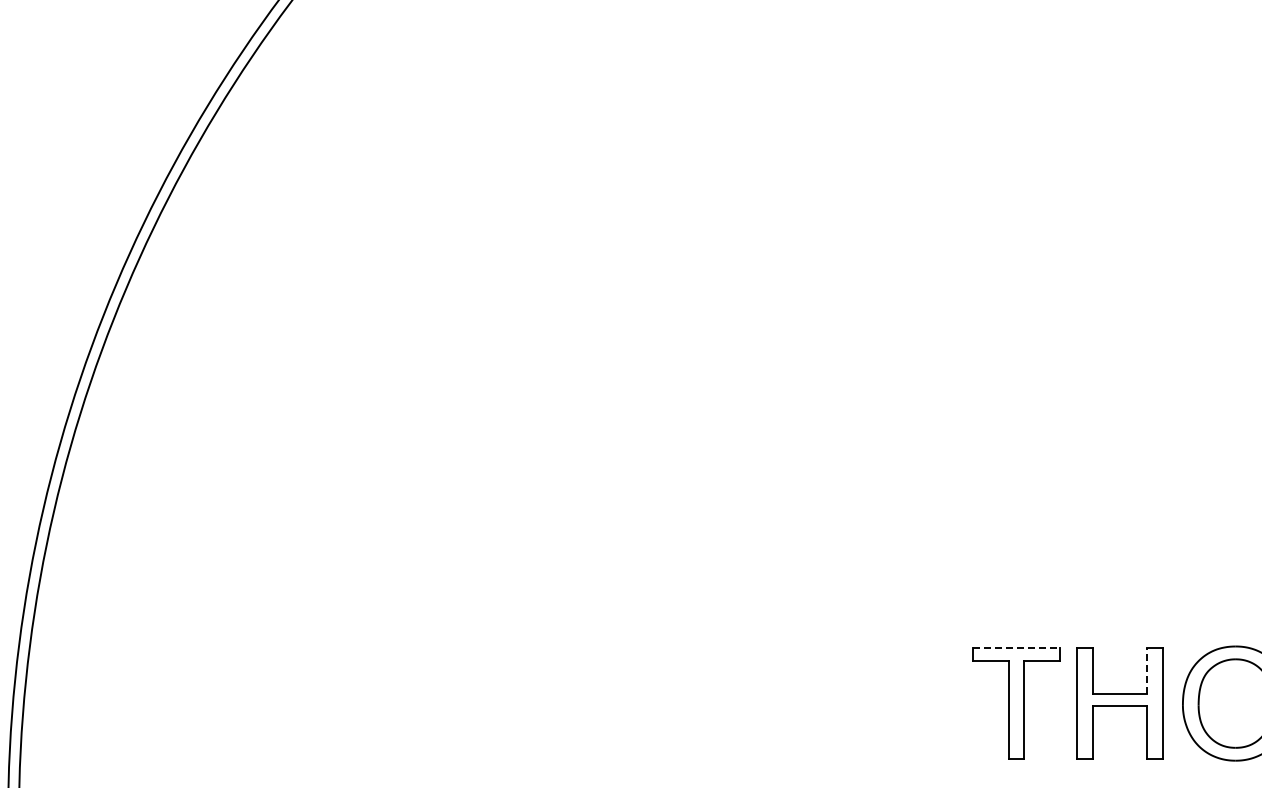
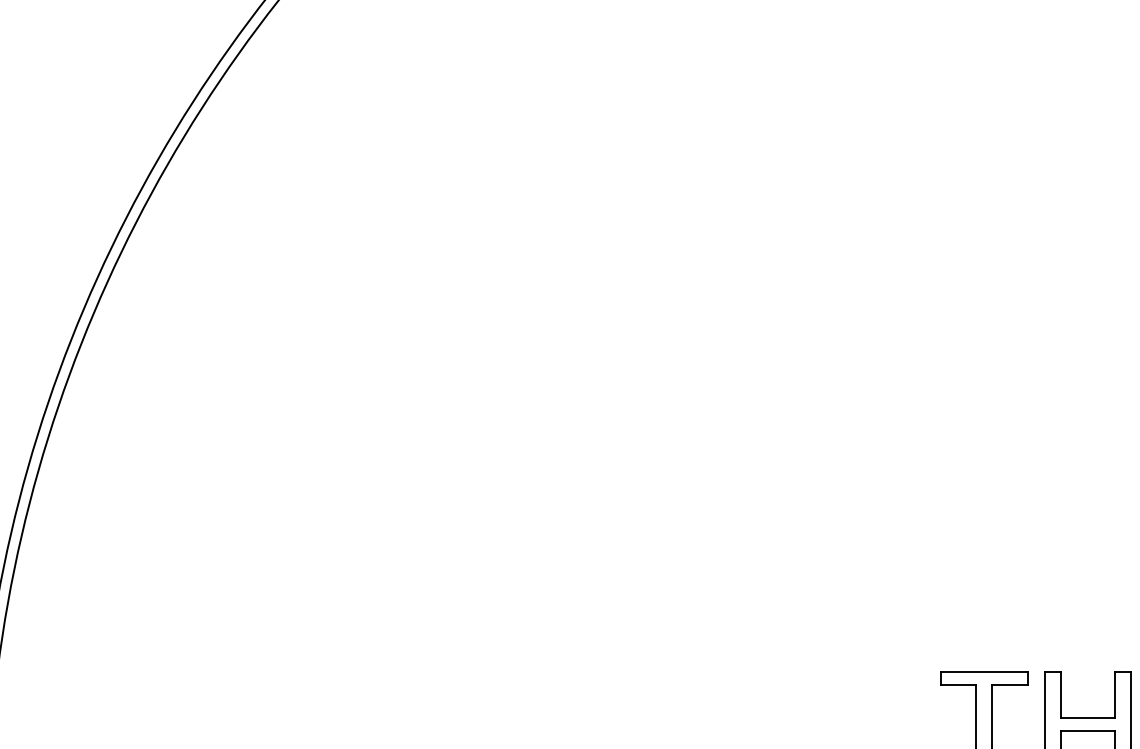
line: (1016, 647) -> (984, 671), dashed -> solid
line: (1147, 670) -> (1115, 694), dashed -> solid

